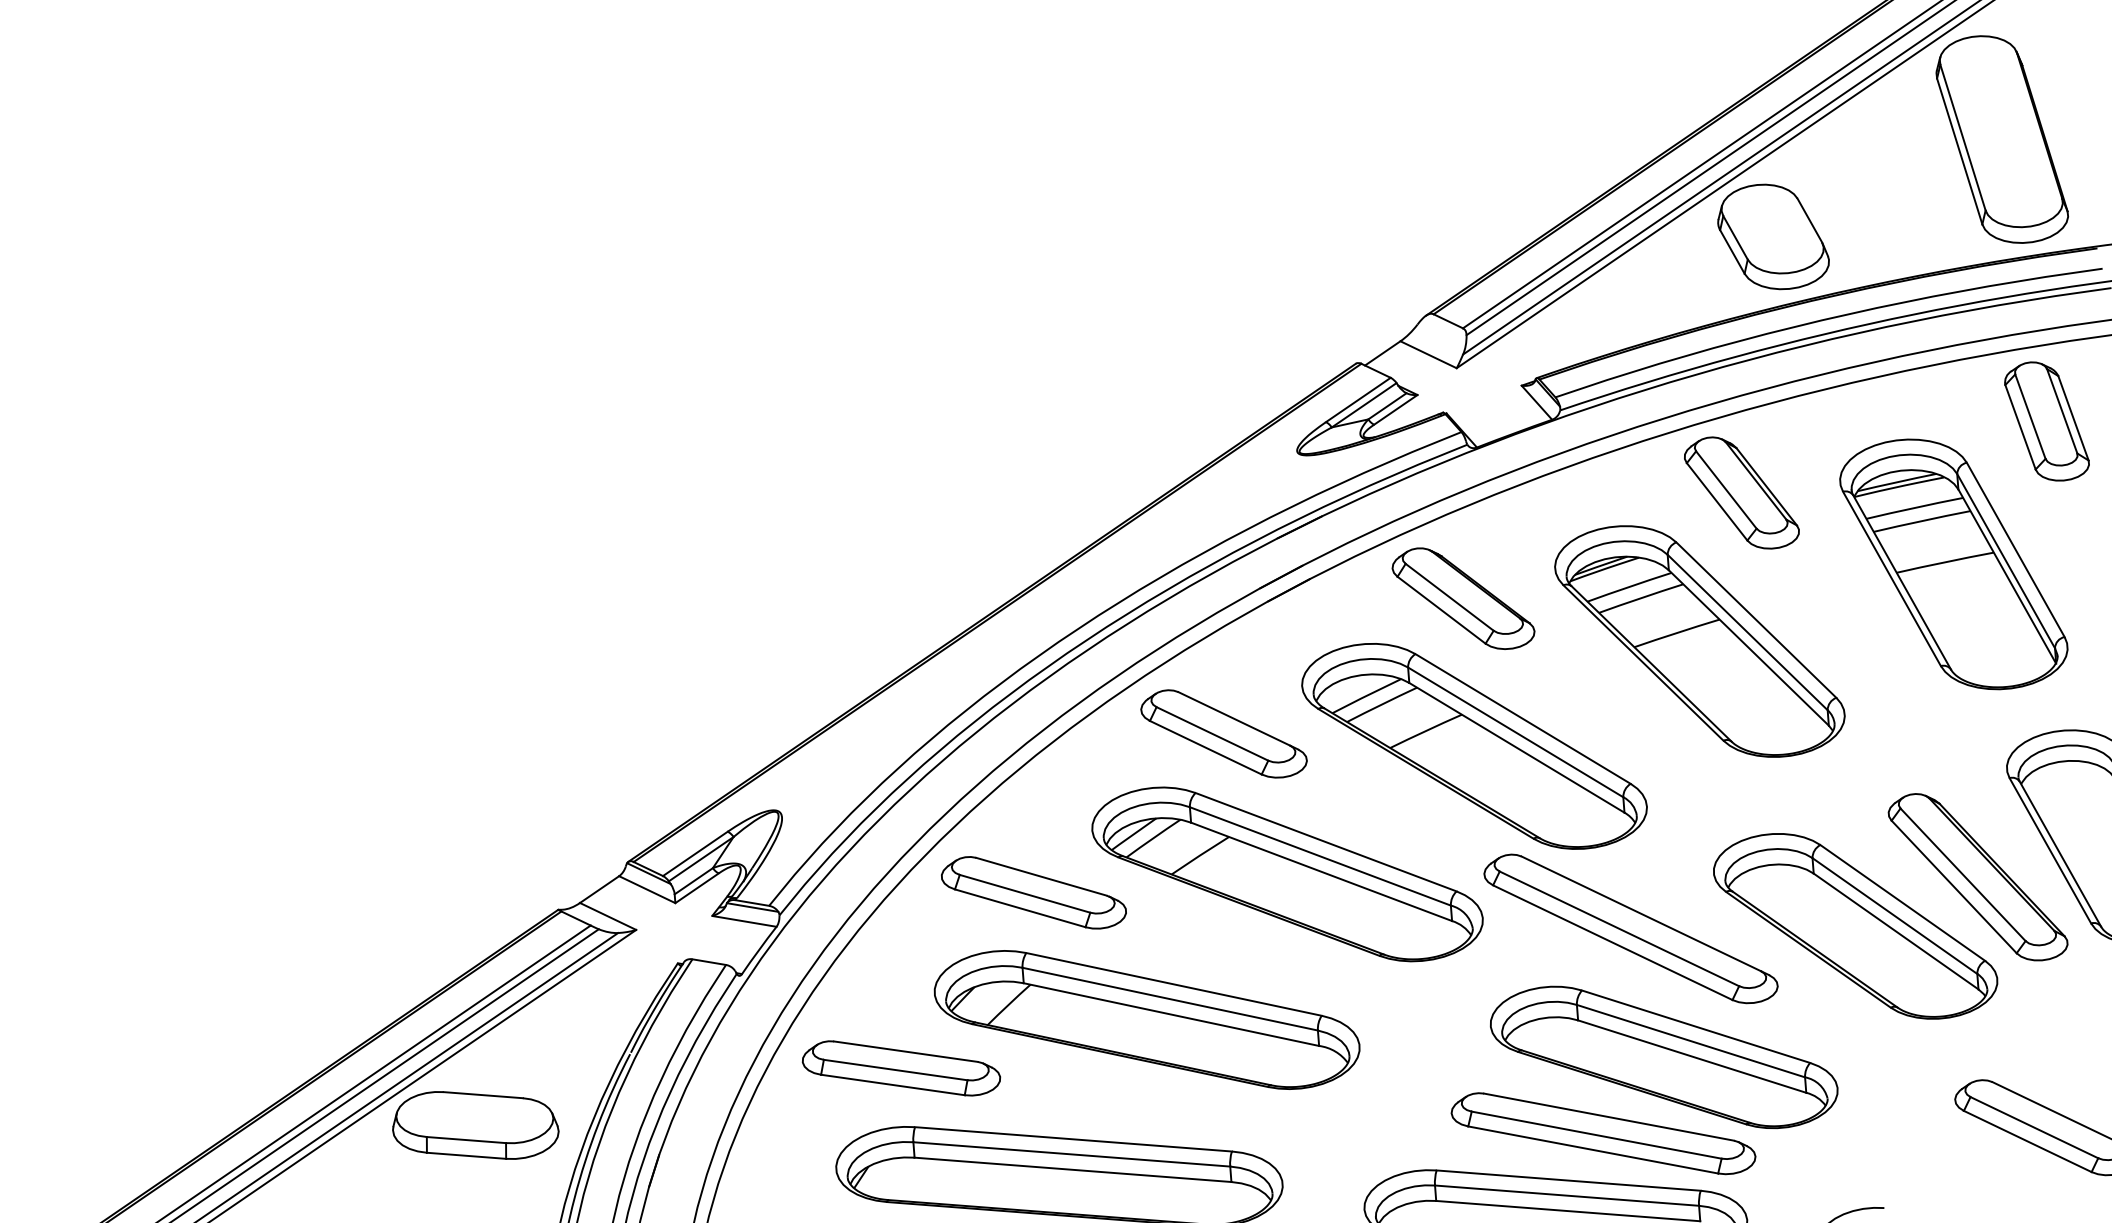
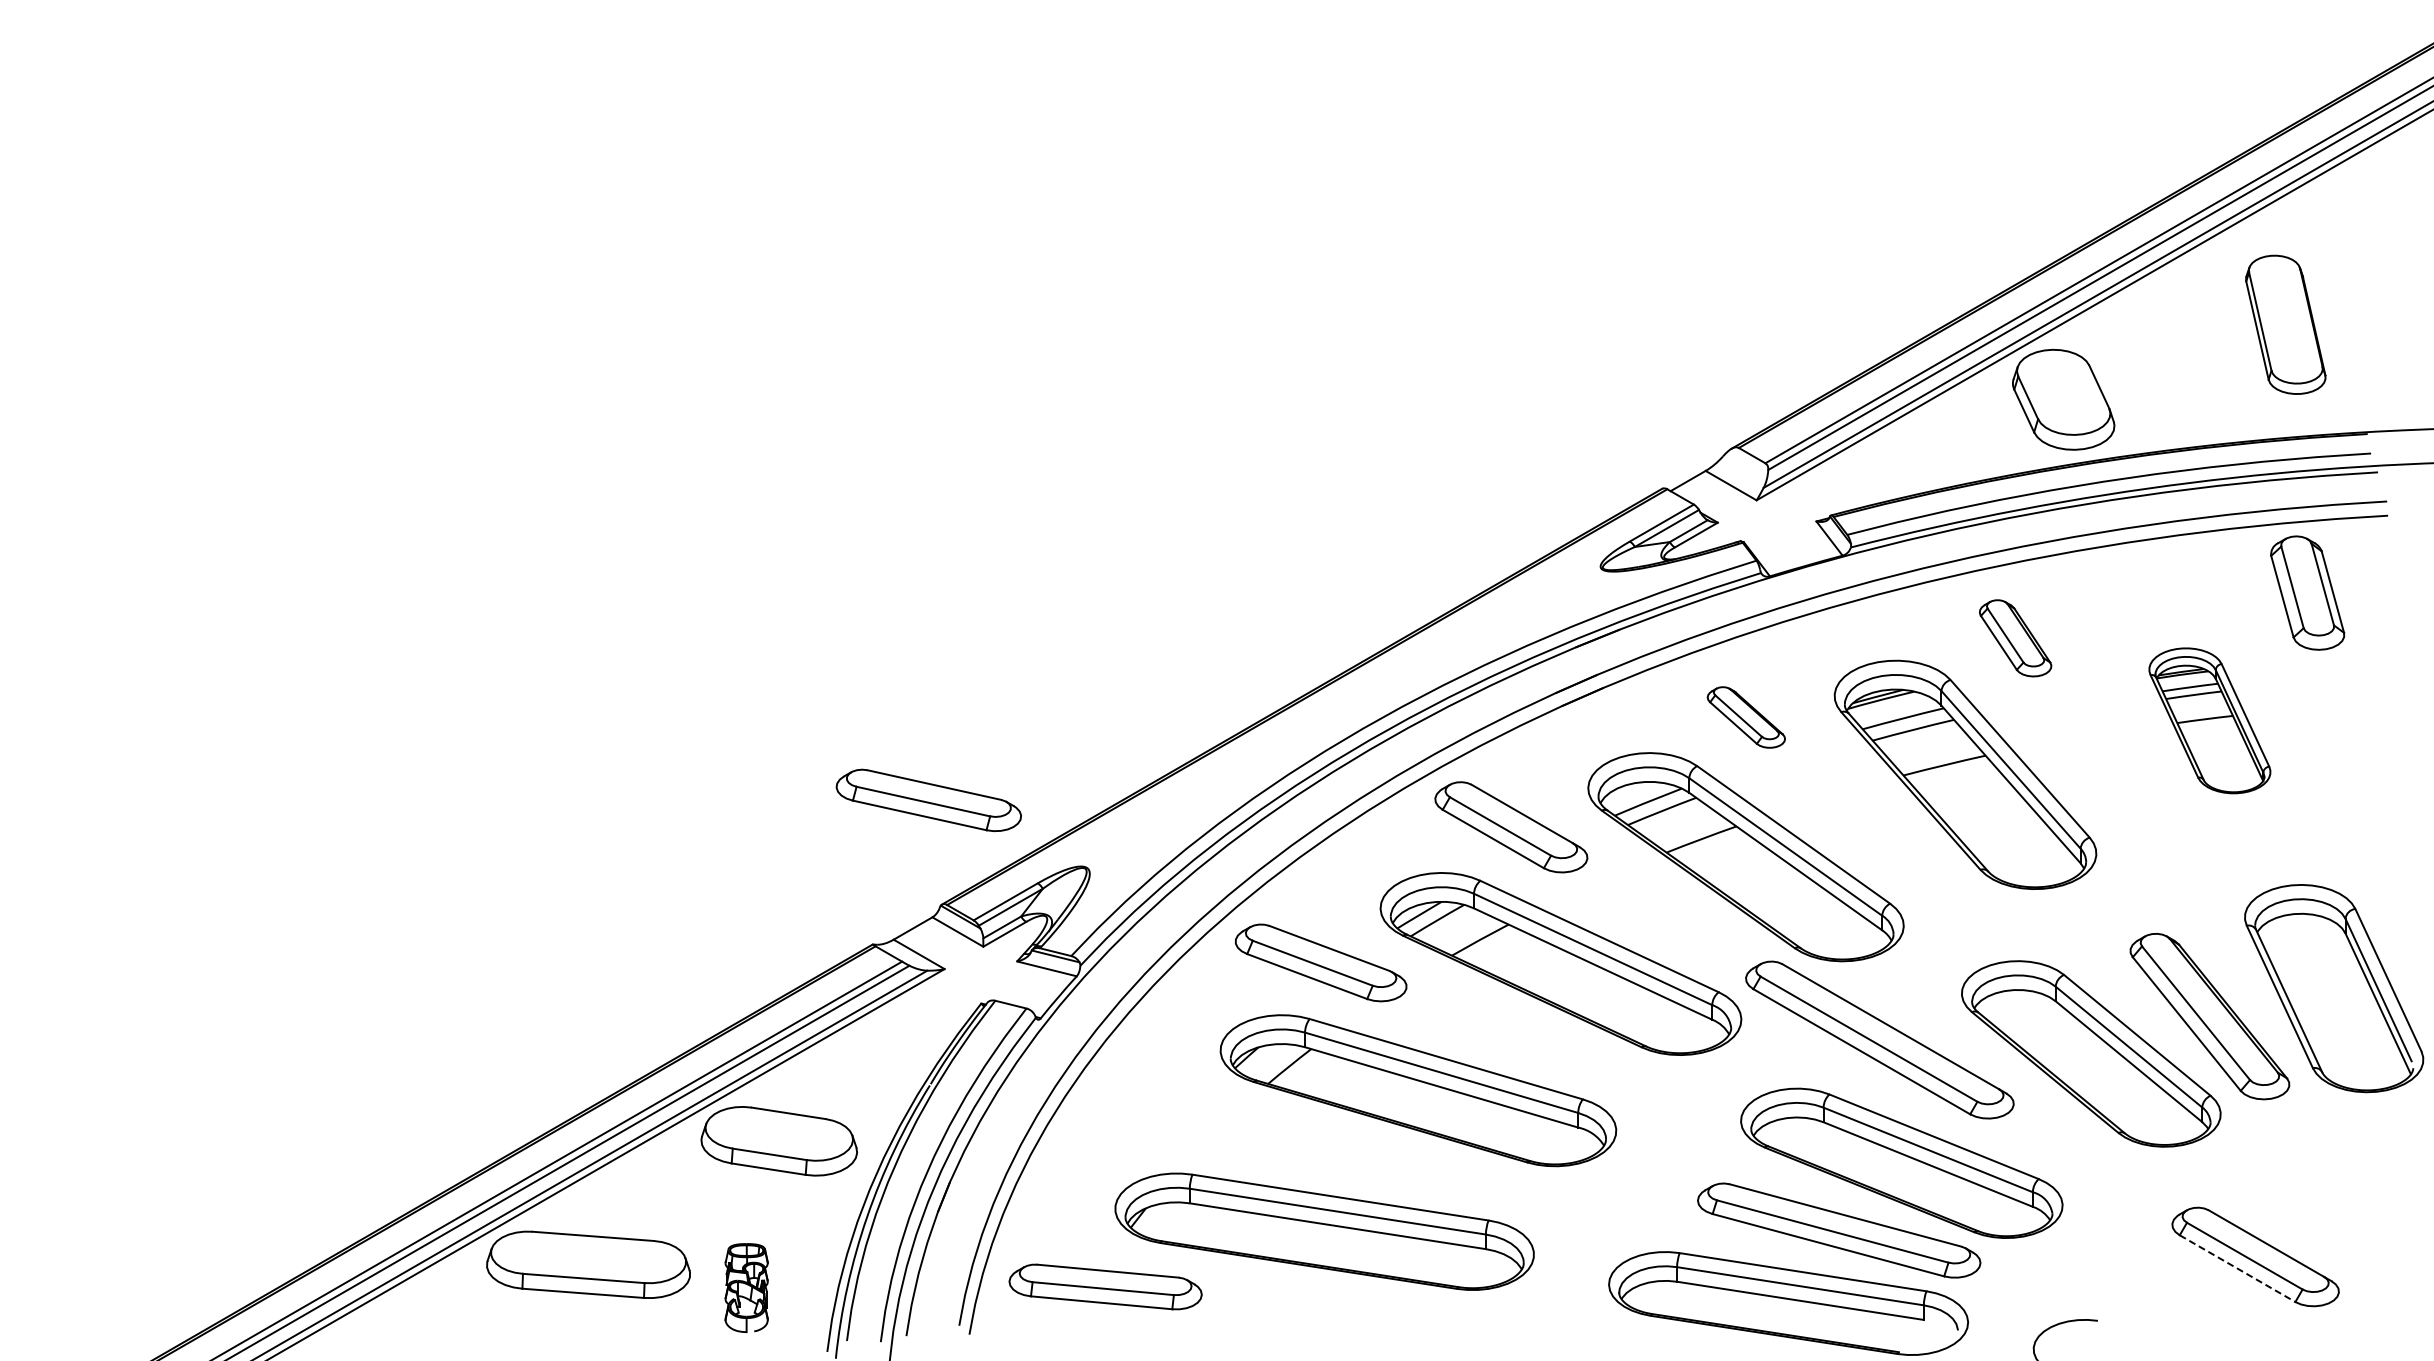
part: (2001, 139) -> (2285, 324), size x0.7
part: (1741, 493) -> (2015, 638), size x0.7
part: (1953, 564) -> (2209, 720), size x0.6
part: (1463, 598) -> (1746, 717), size x0.6
part: (900, 1067) -> (928, 799), moved
line: (2027, 1141) -> (2237, 1268), solid -> dashed

